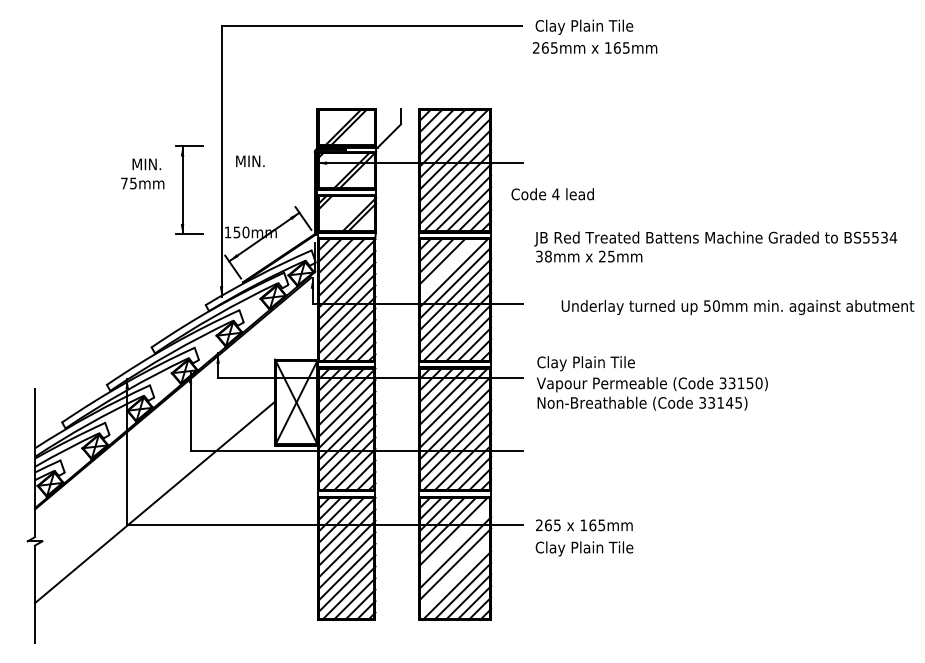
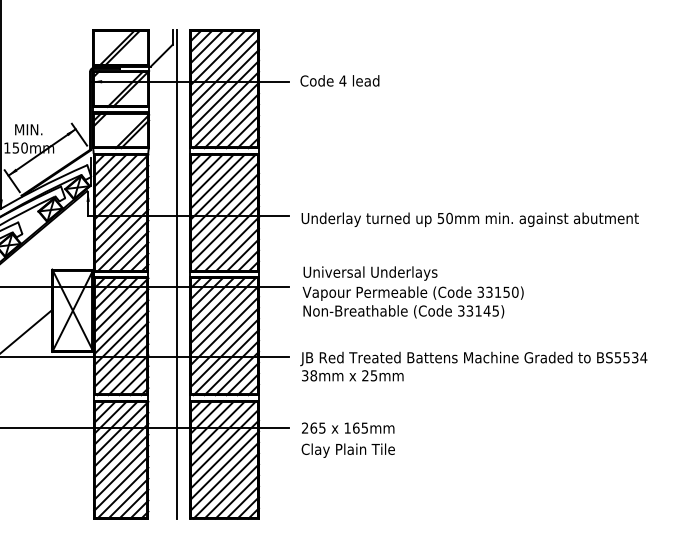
text: (250, 160) -> (28, 128), moved
text: (552, 194) -> (339, 81), moved
text: (715, 246) -> (473, 366), moved
line: (447, 267) -> (217, 181), added
text: (737, 307) -> (469, 219), moved
text: (607, 363) -> (370, 273), Clay Plain Tile -> Universal Underlays
line: (404, 364) -> (176, 274), added
line: (454, 541) -> (223, 443), added
line: (455, 575) -> (224, 476), added

